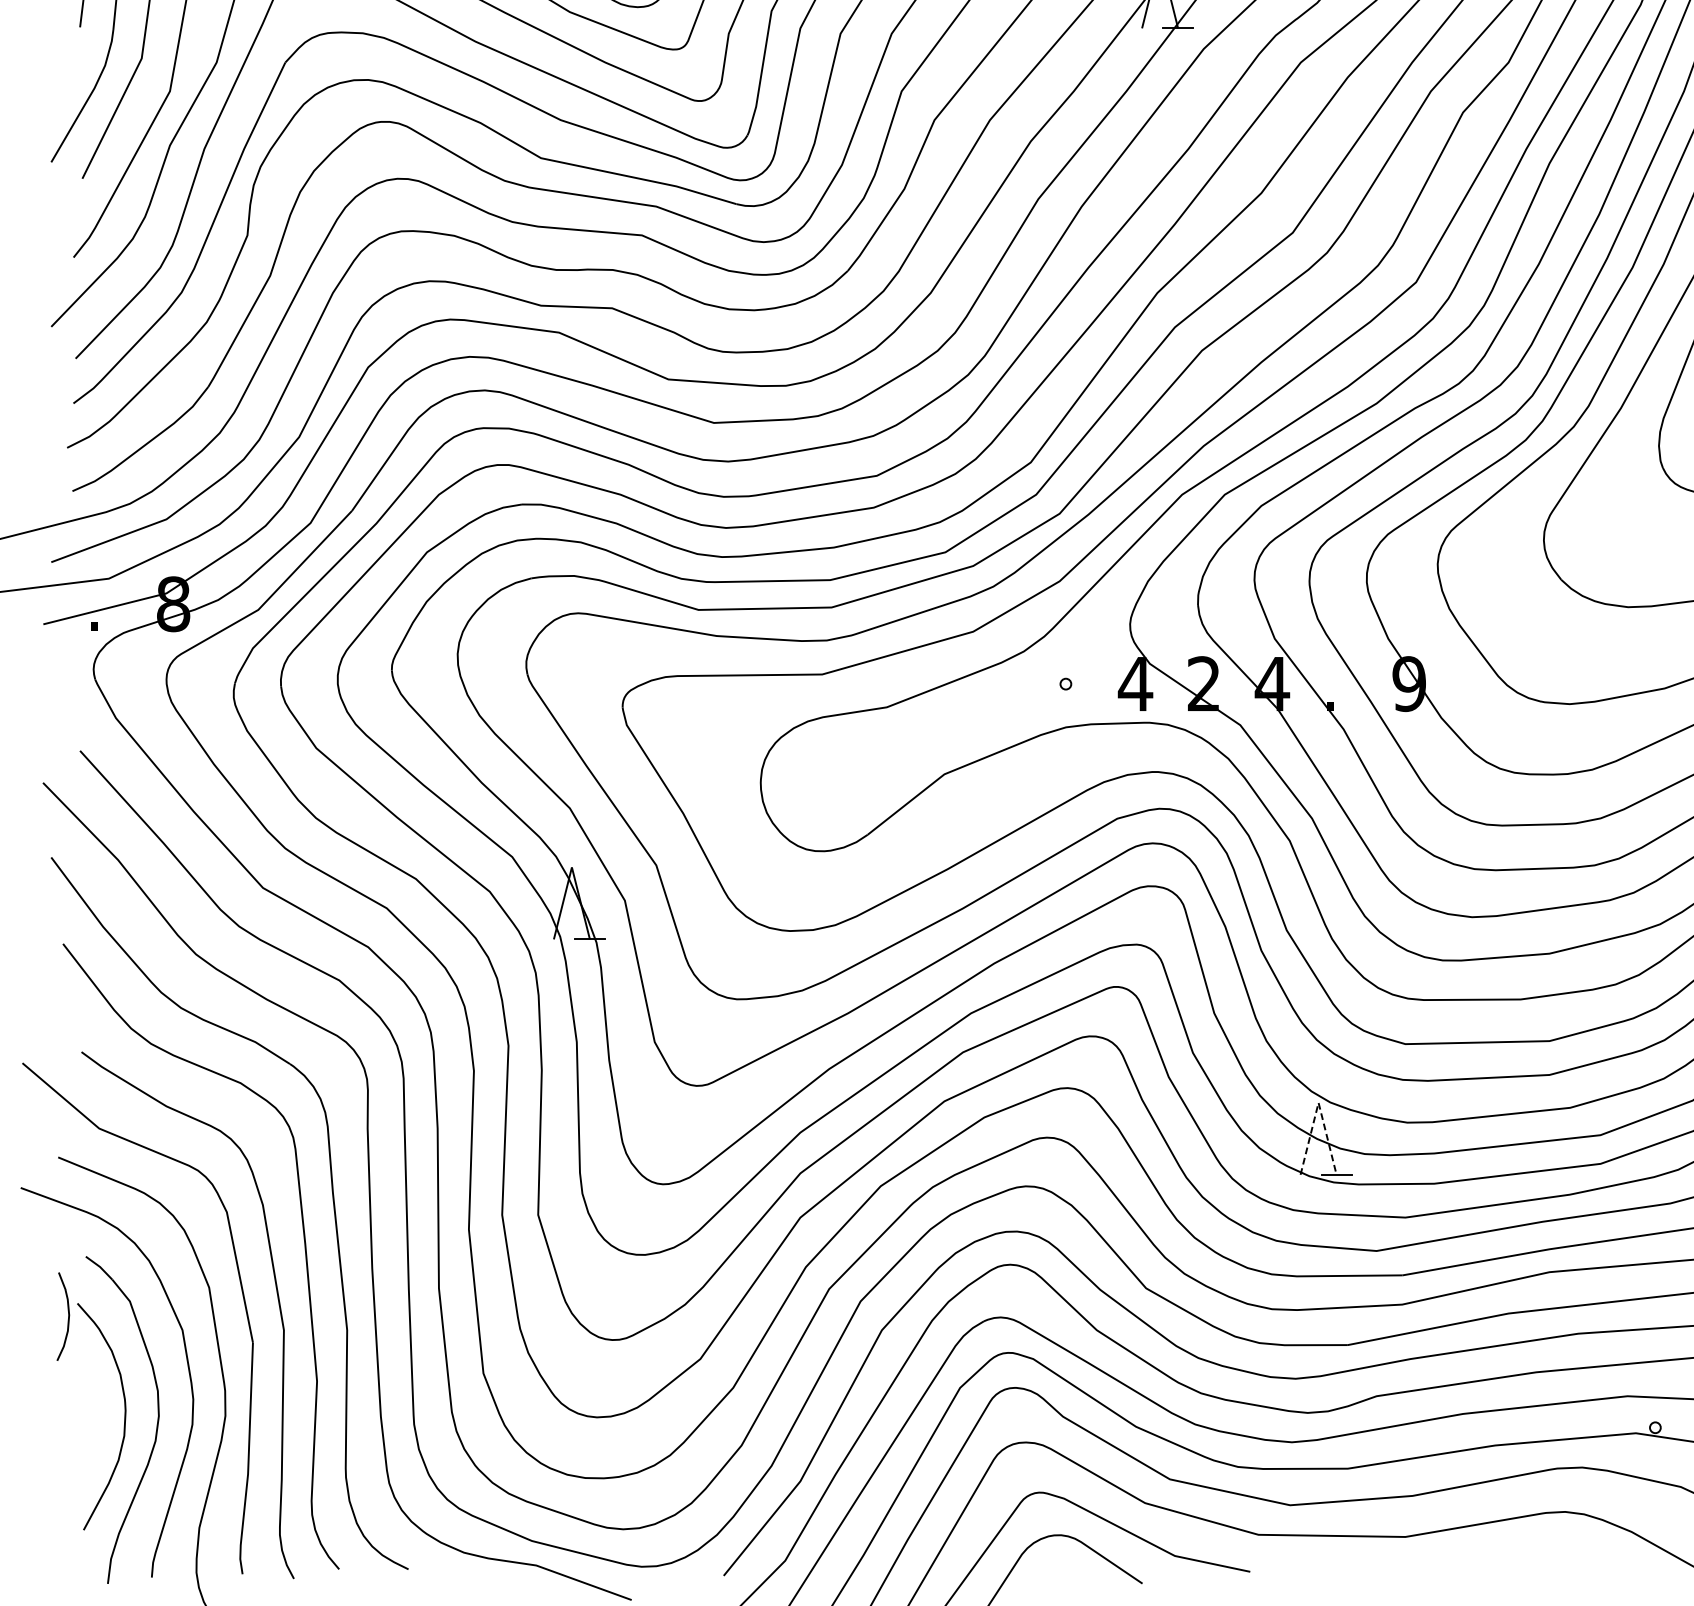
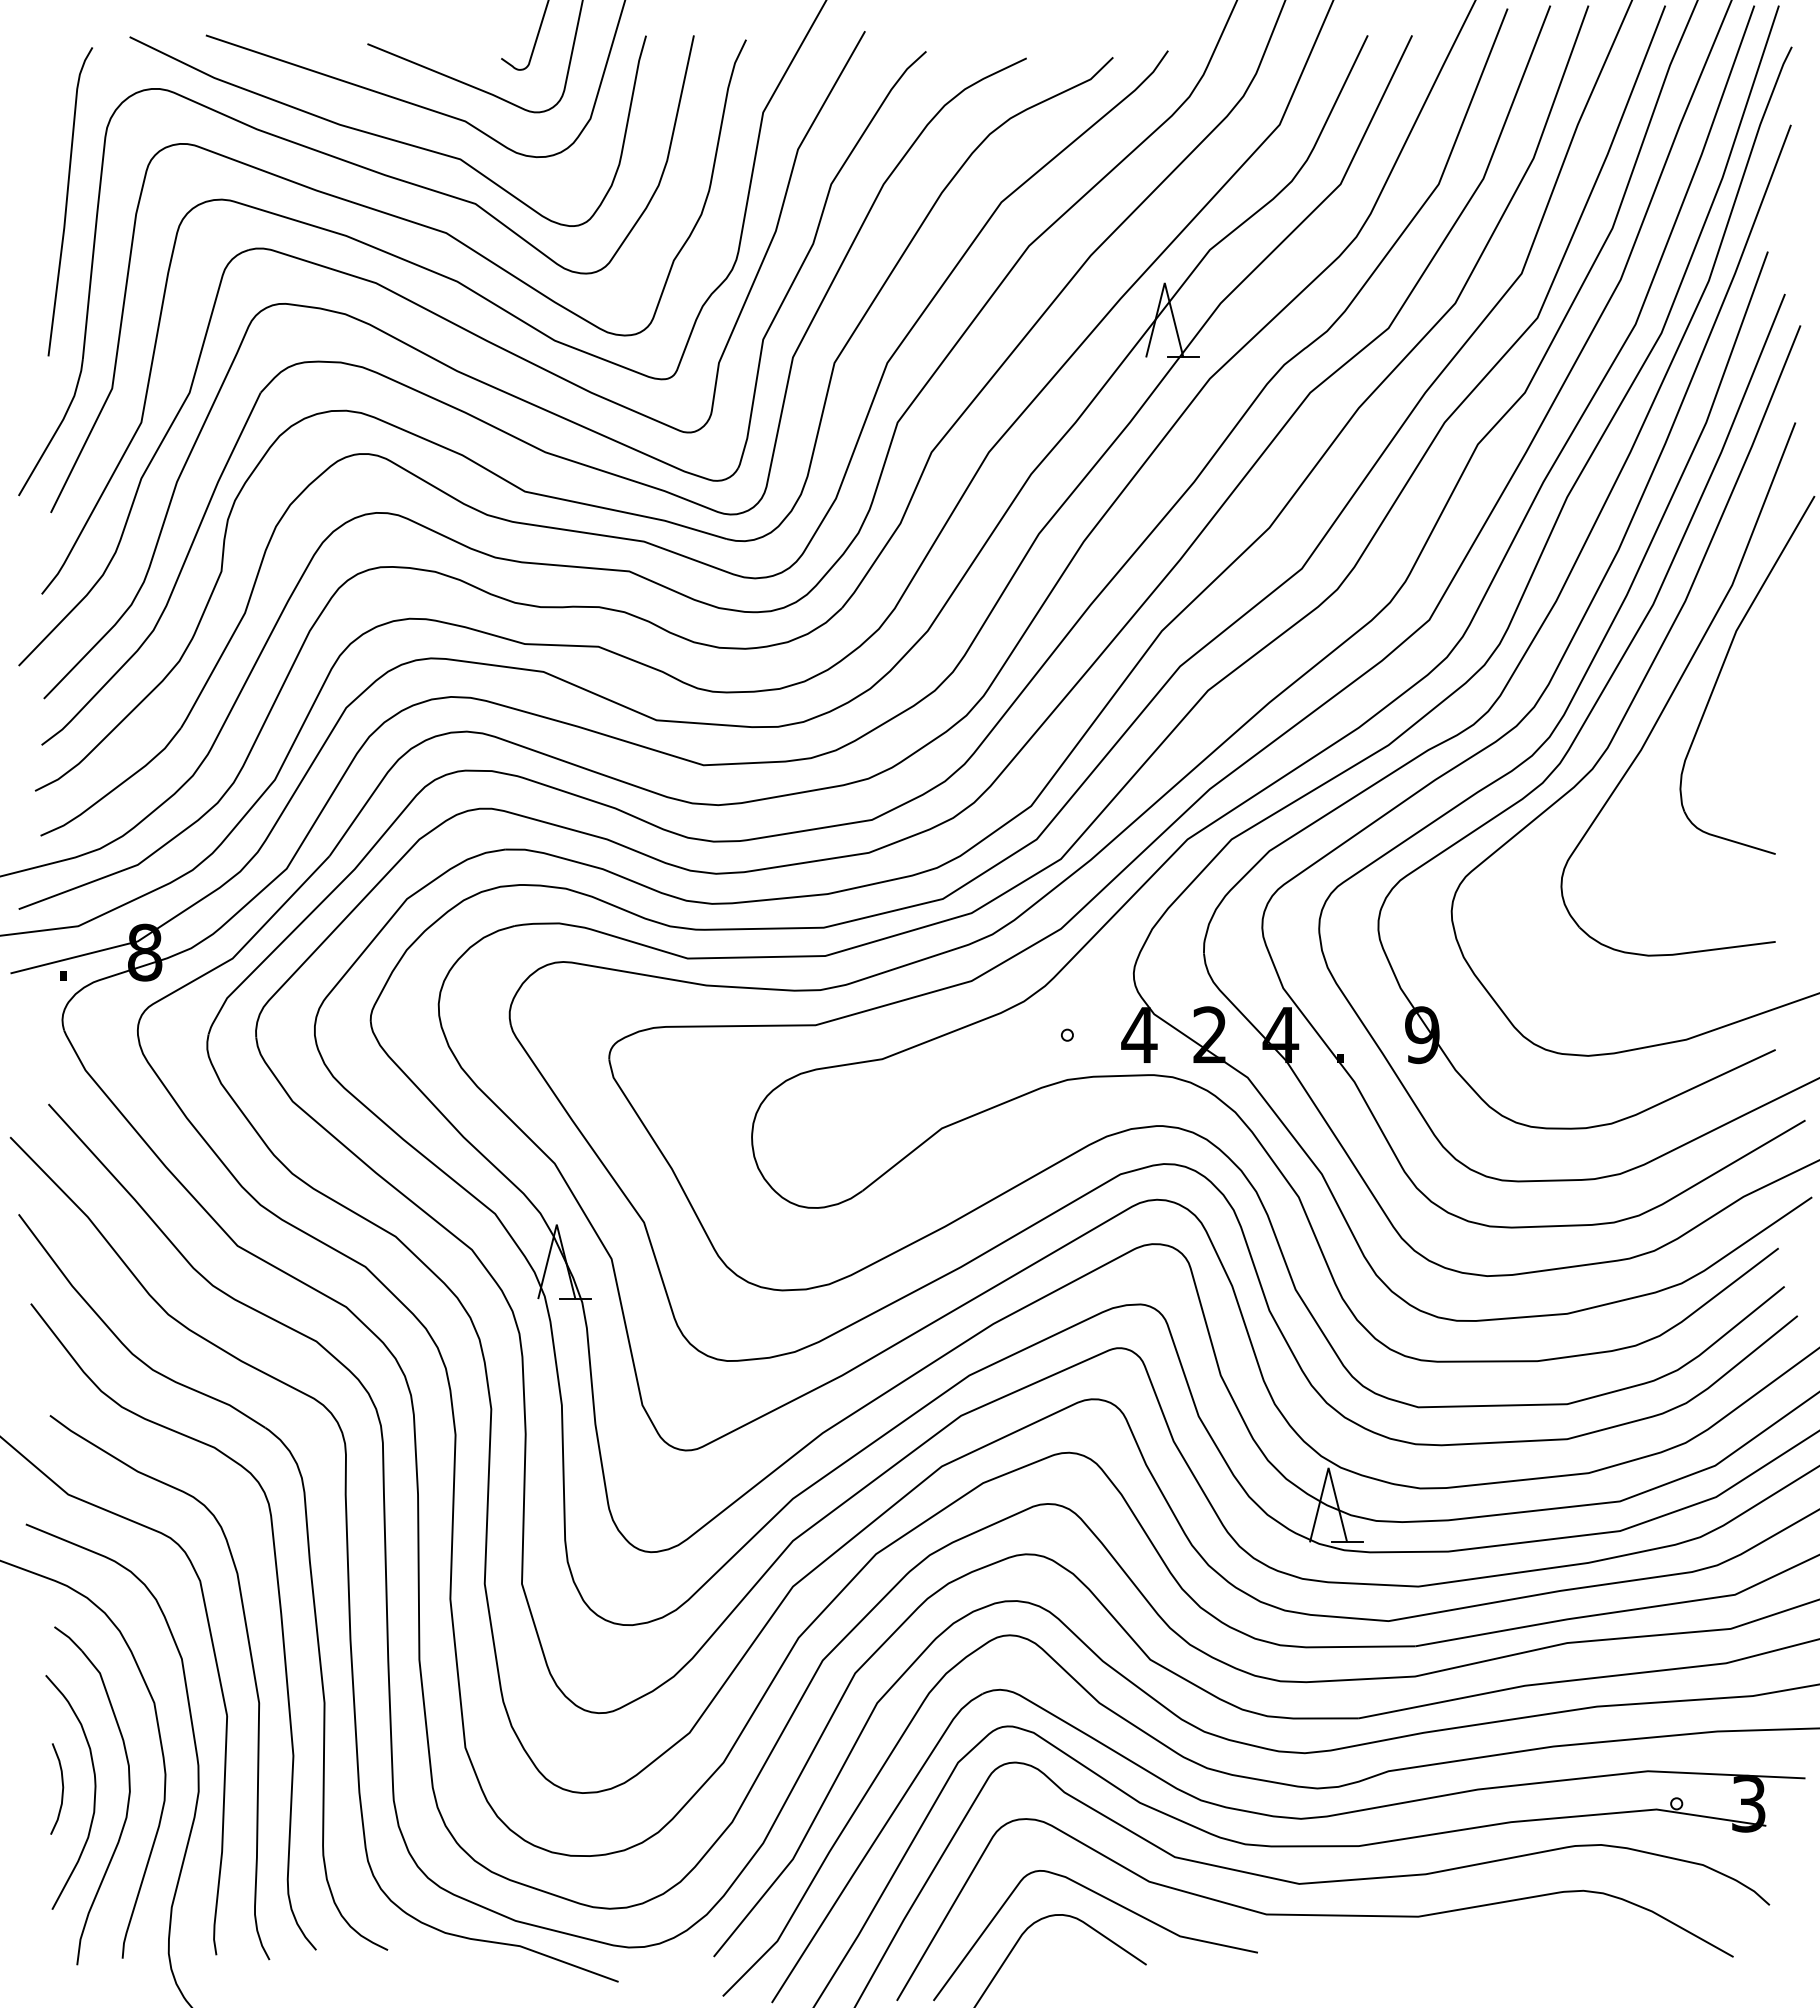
line: (1318, 1102) -> (1328, 1467), dashed -> solid
curve: (68, 1316) -> (62, 1788), moved

